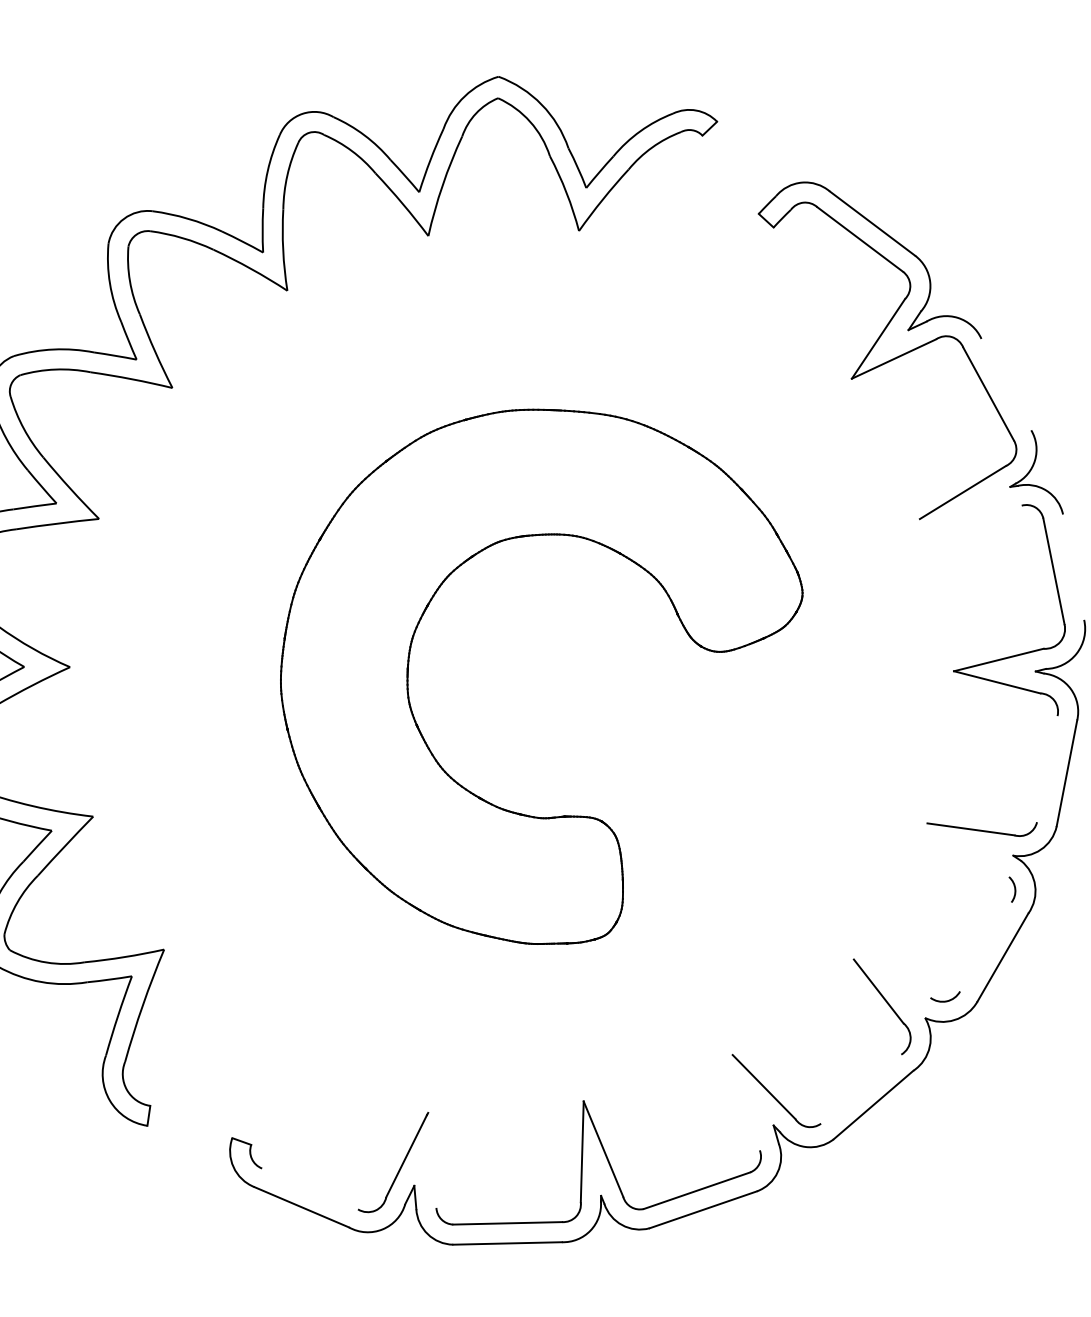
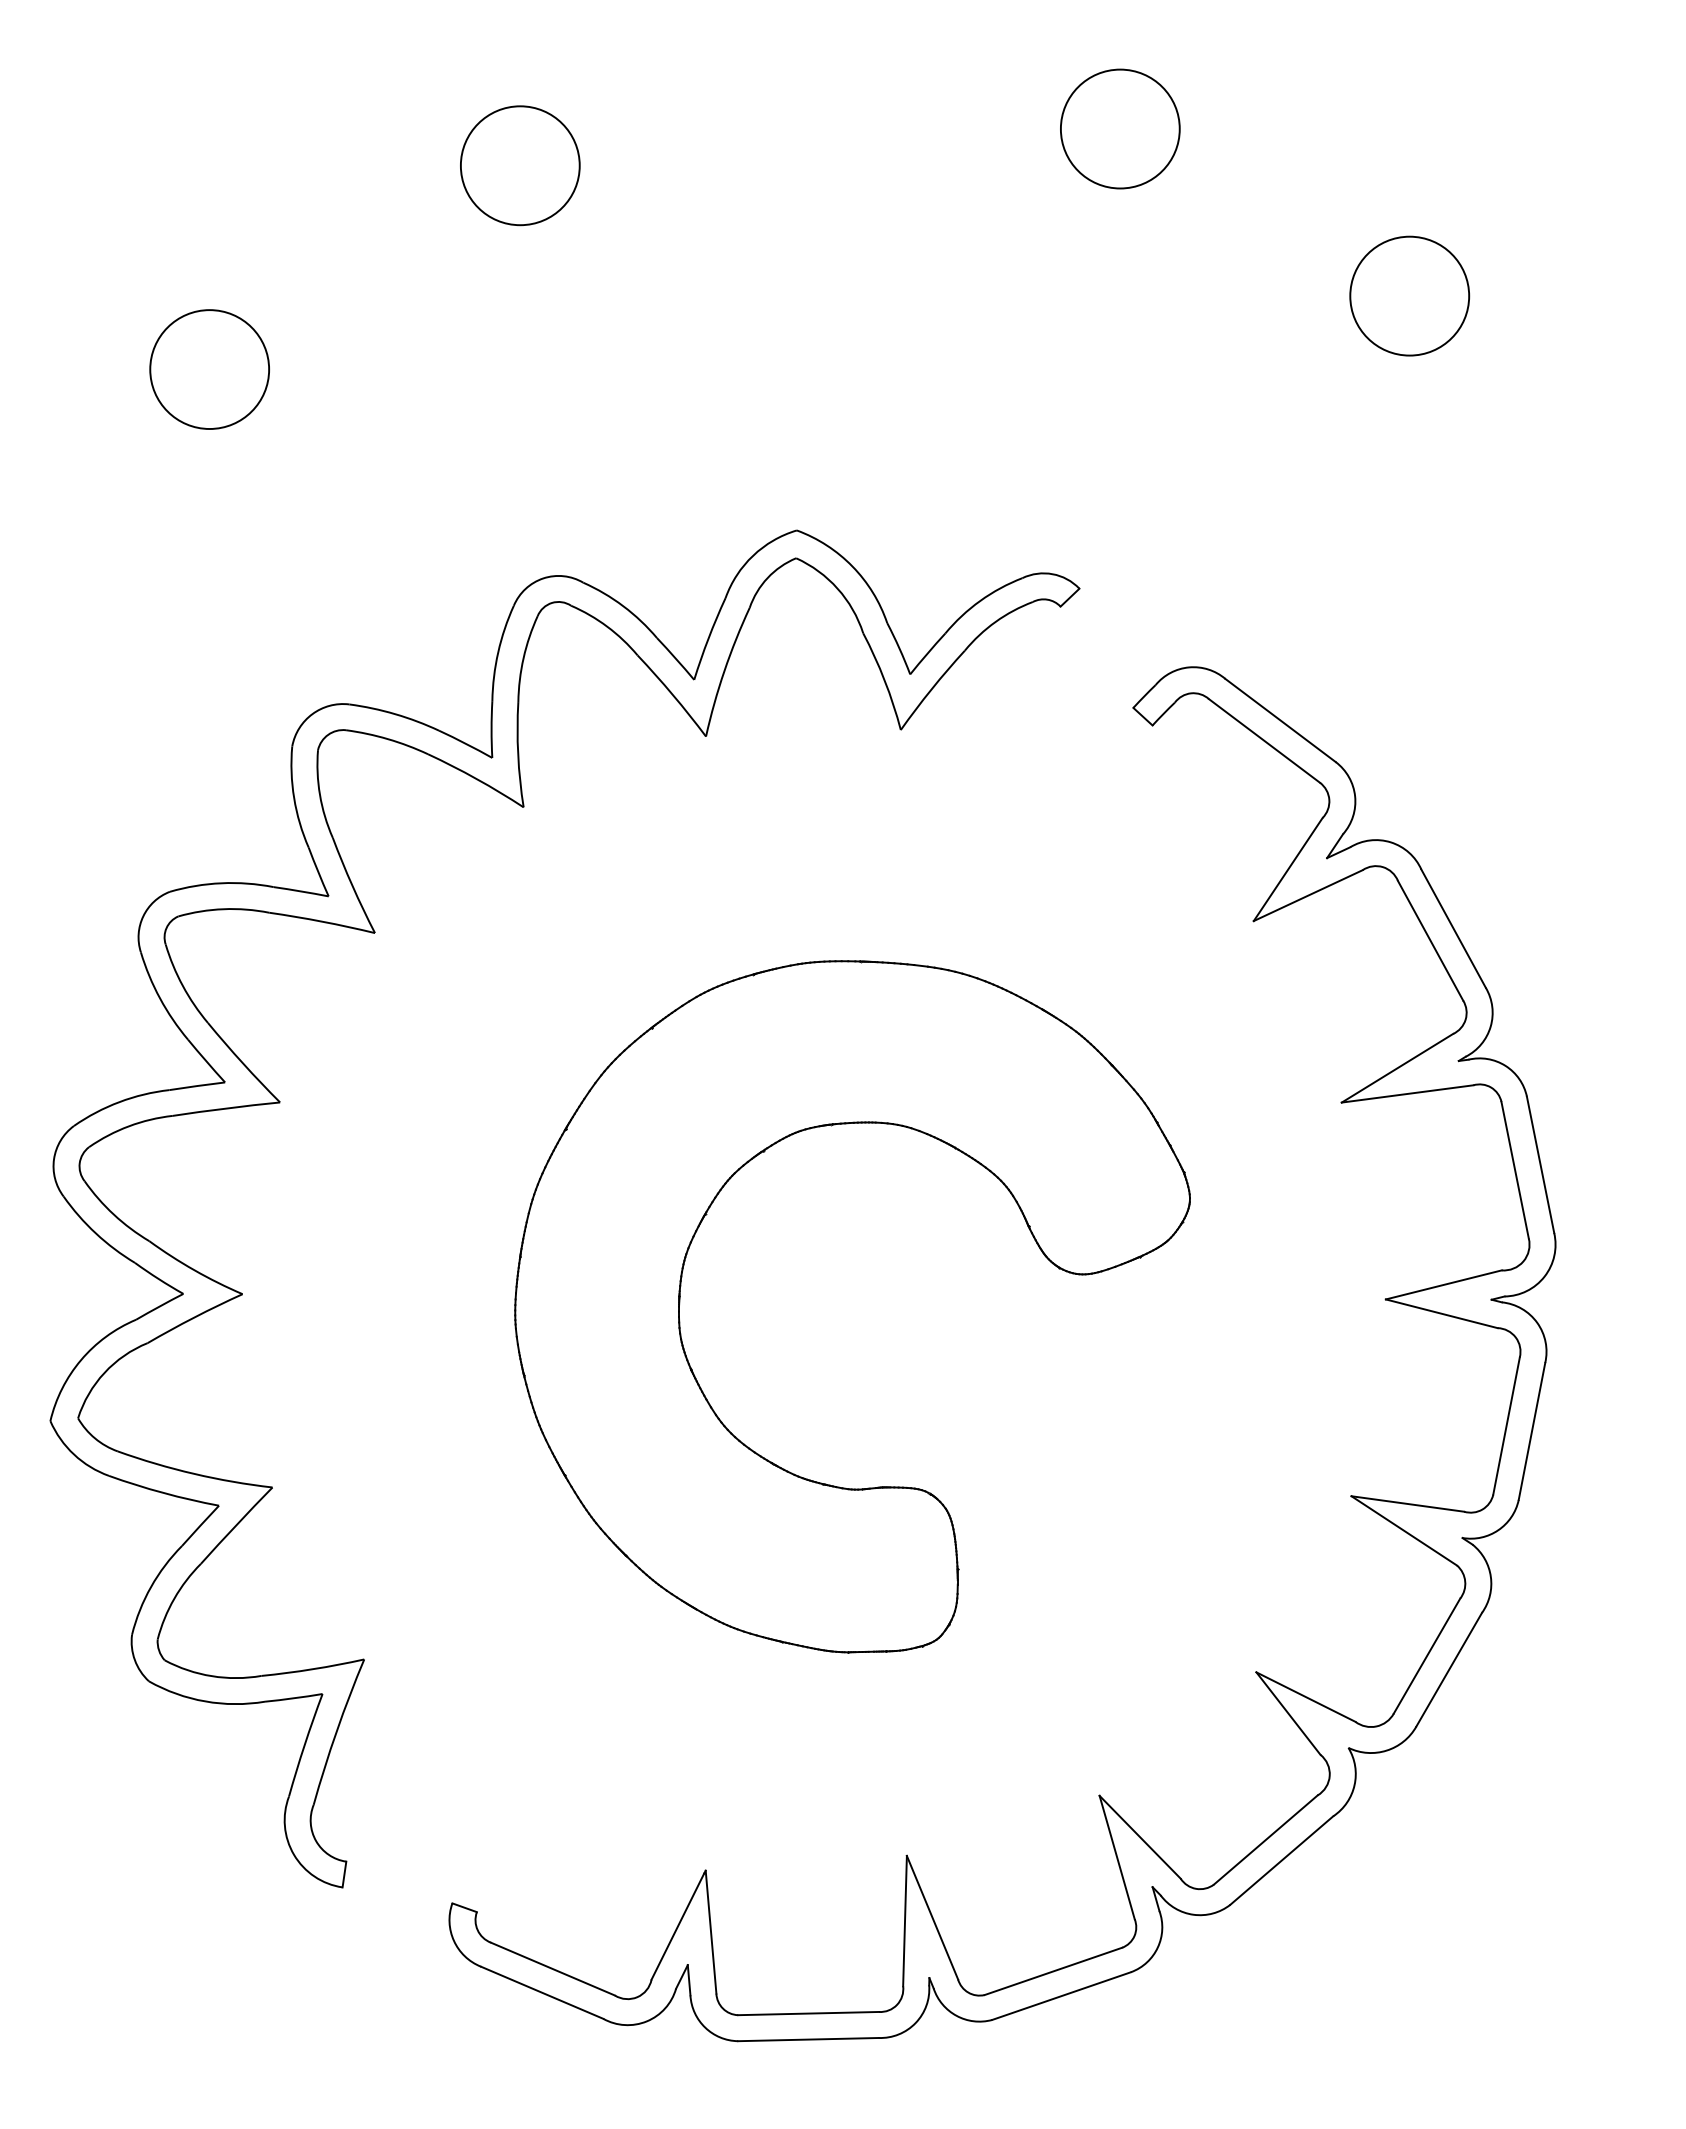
line: (1006, 384) -> (1453, 928), added
line: (970, 512) -> (1407, 1093), added
line: (1073, 566) -> (1540, 1164), added
line: (1047, 768) -> (1506, 1425), added
line: (968, 849) -> (1404, 1530), added
line: (985, 946) -> (1426, 1655), added
line: (891, 978) -> (1305, 1696), added
line: (860, 1088) -> (1265, 1839), added
line: (745, 1102) -> (1116, 1857), added
line: (431, 1159) -> (710, 1931), added
line: (309, 1188) -> (552, 1968), added

